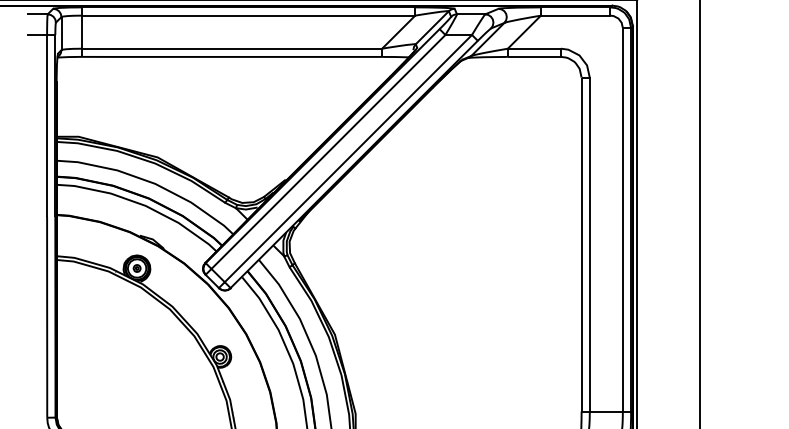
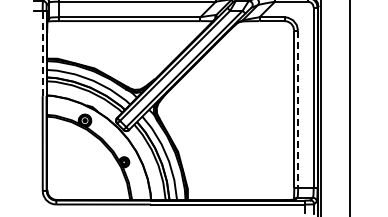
line: (46, 125) -> (42, 53), solid -> dashed
line: (590, 244) -> (298, 109), solid -> dashed

